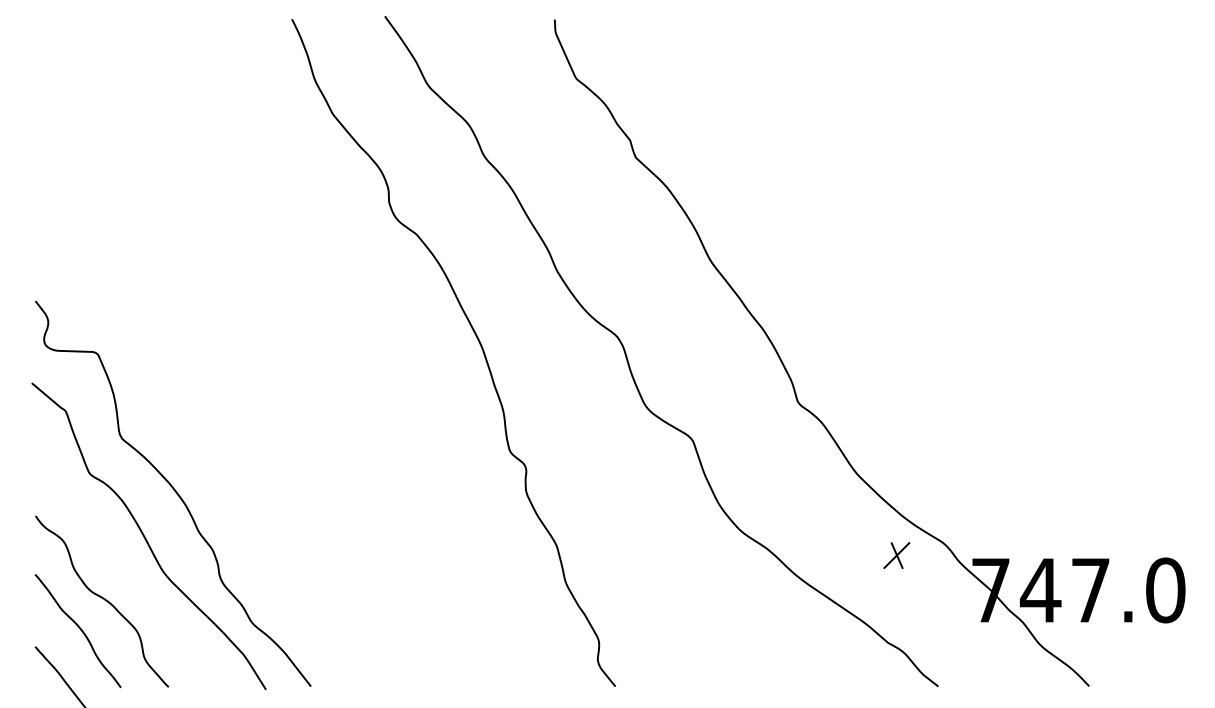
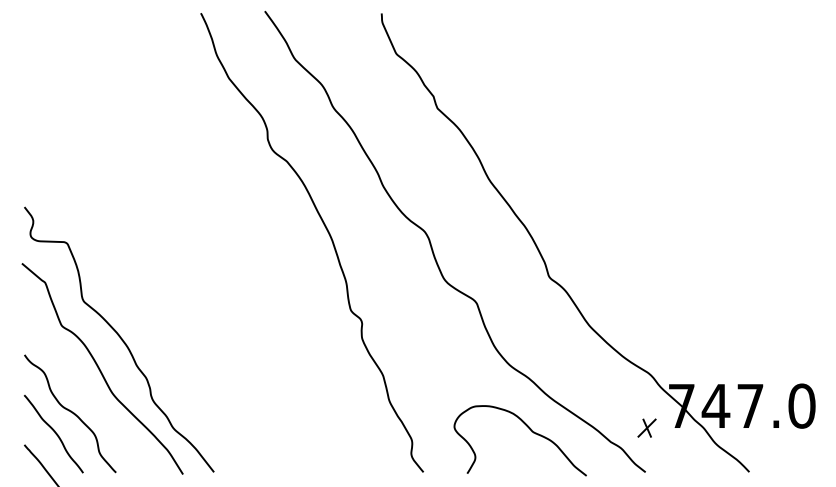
part: (896, 554) -> (646, 427), moved
curve: (769, 624) -> (529, 429), added

